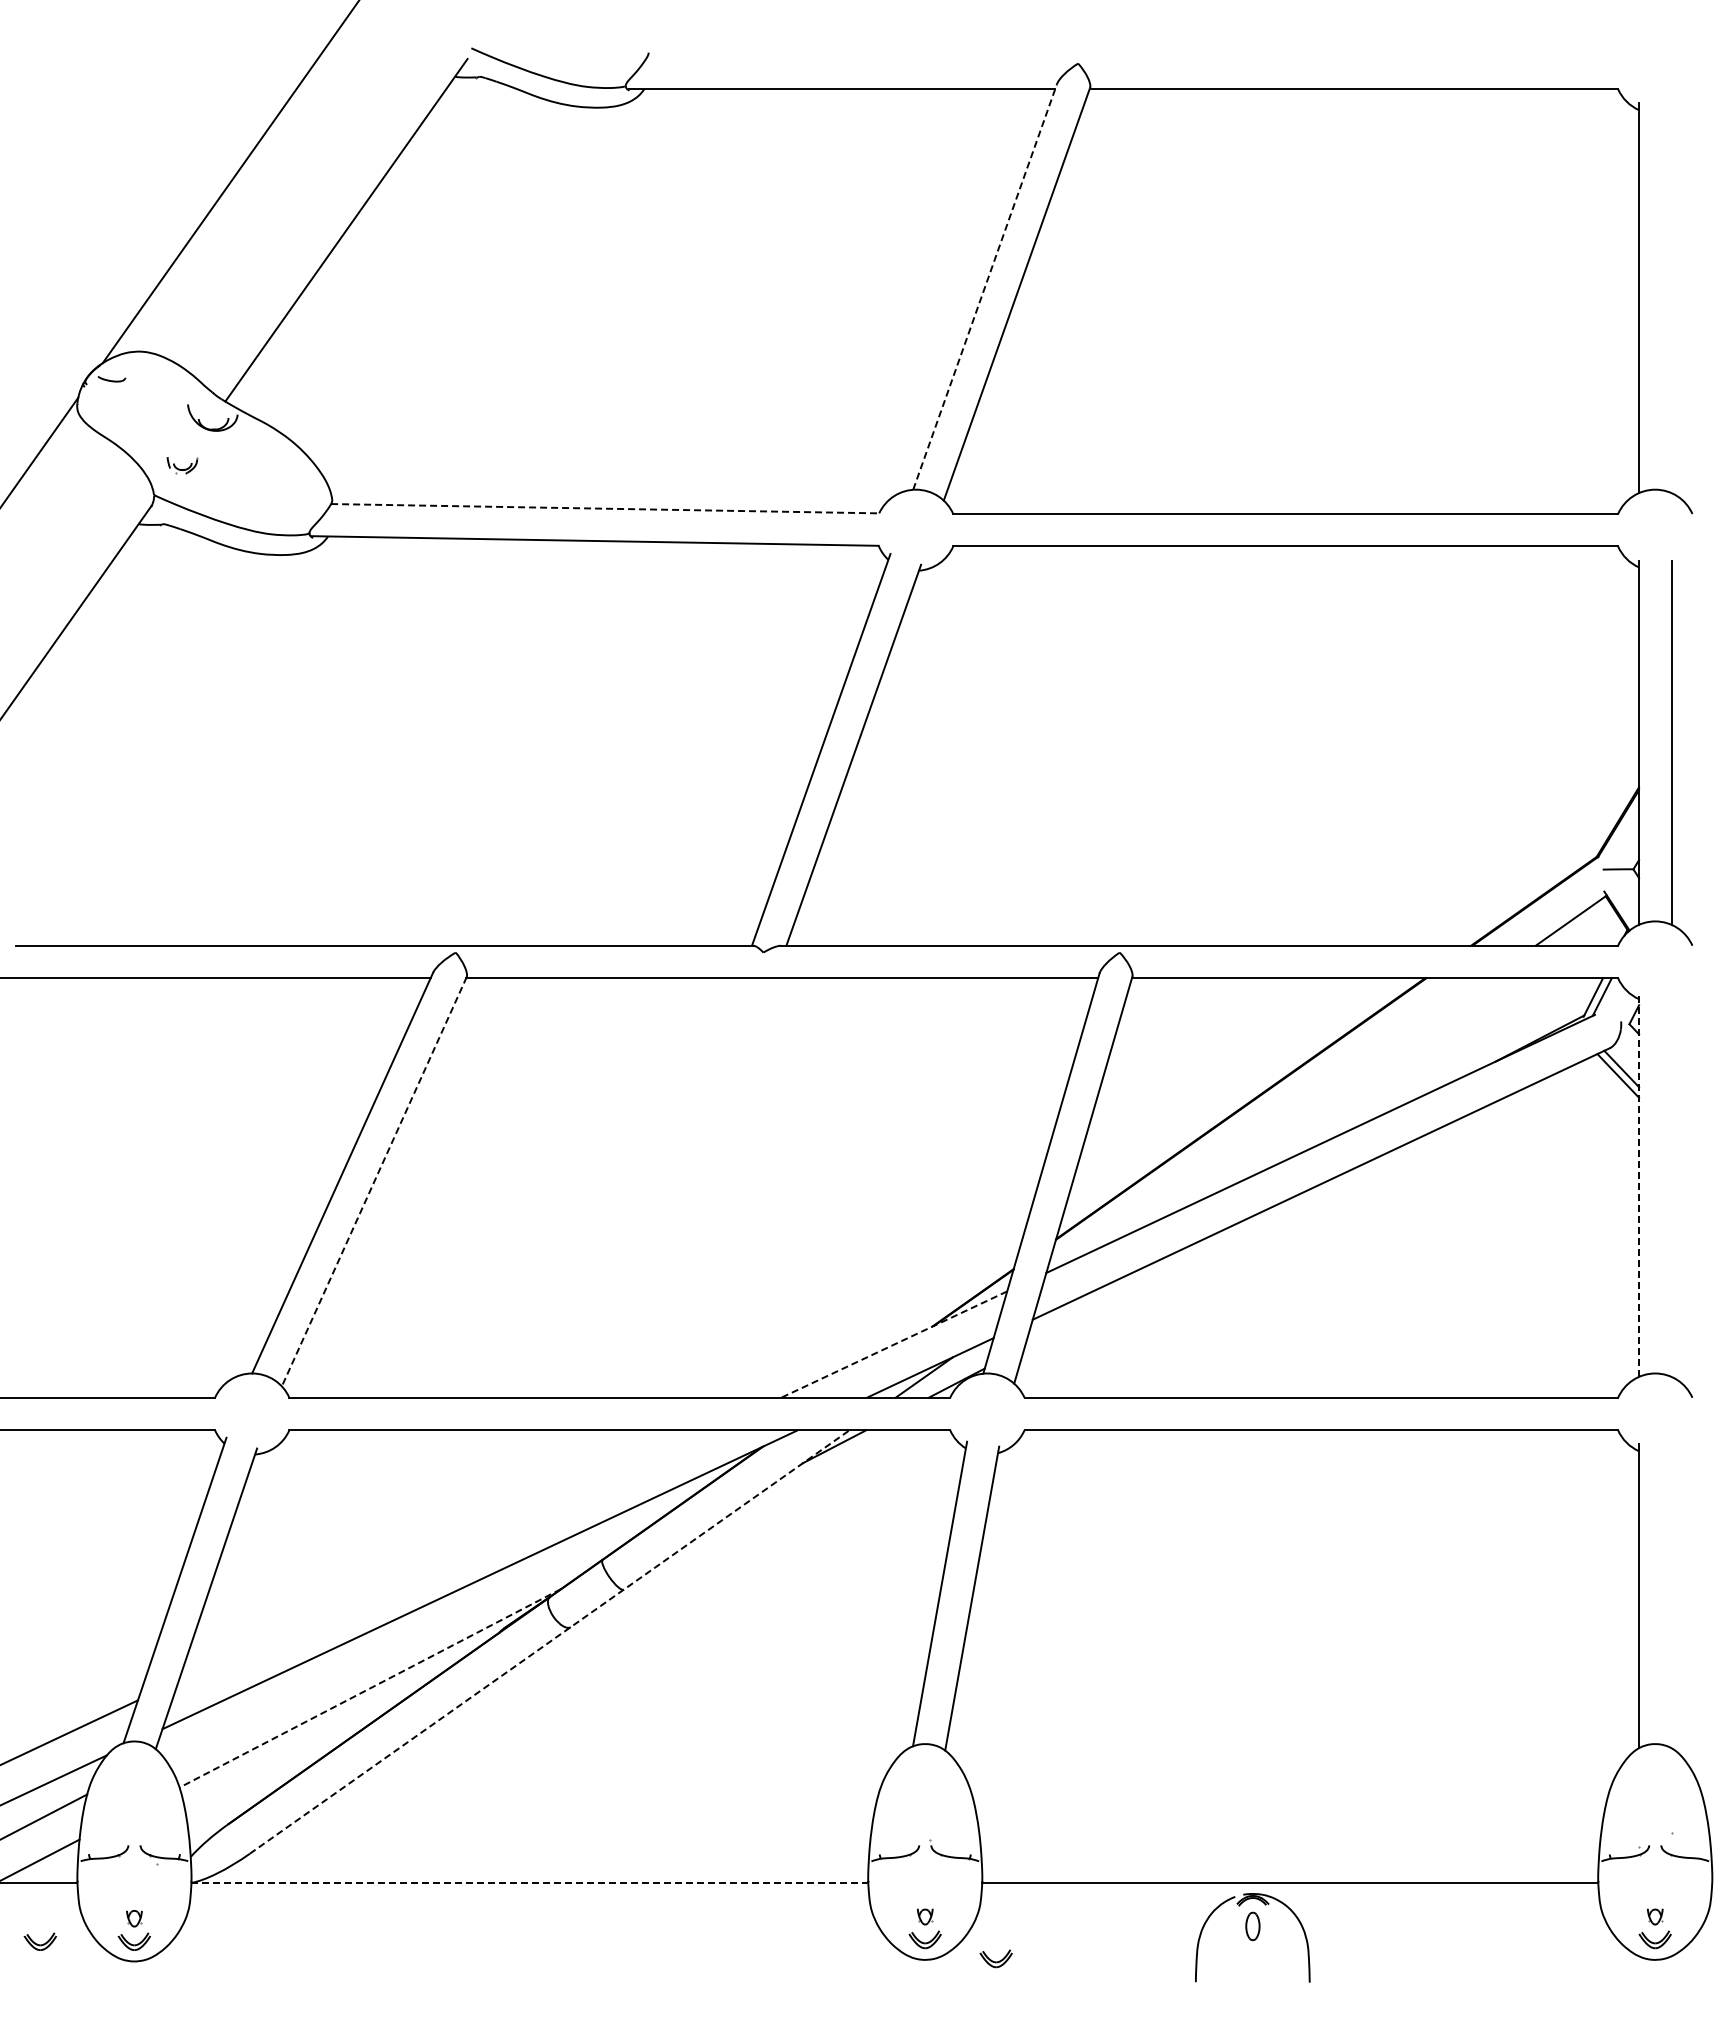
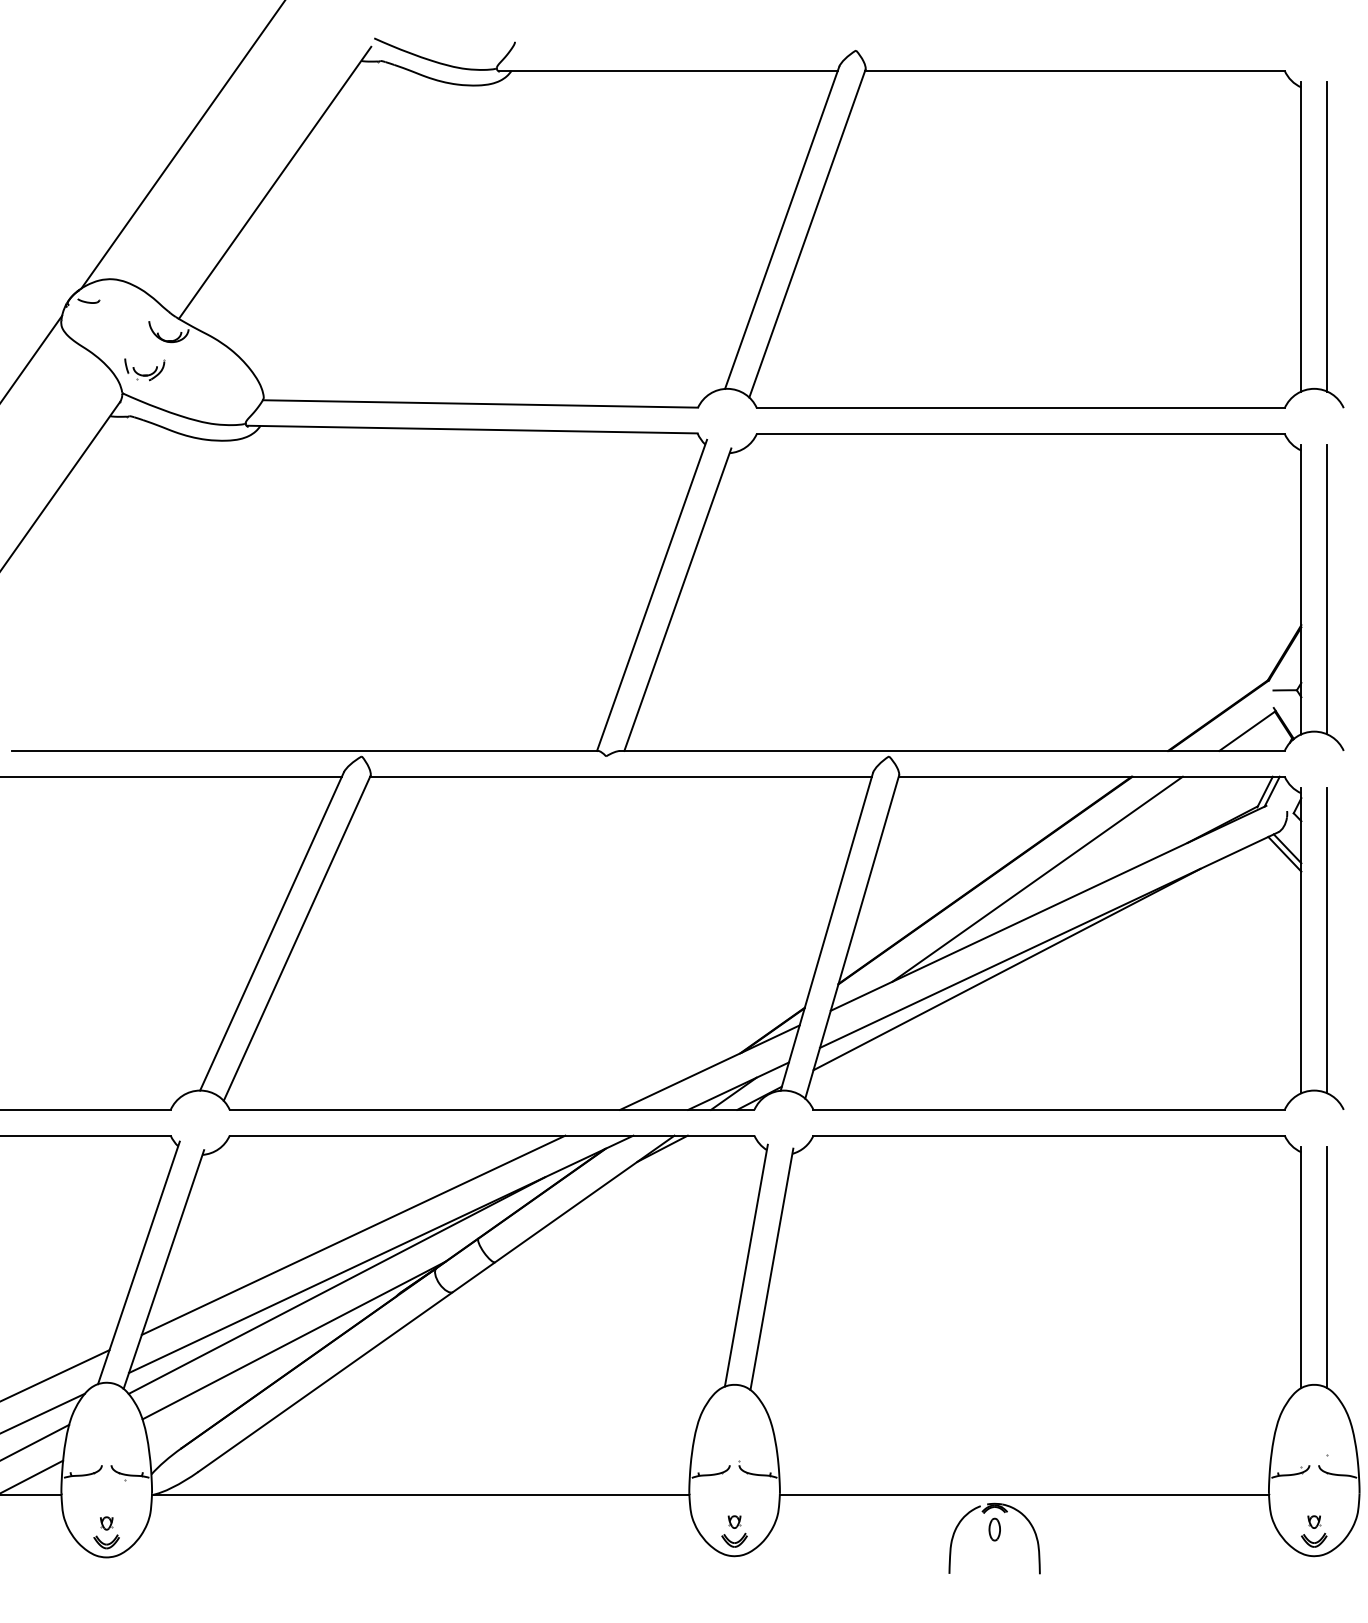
line: (985, 286) -> (782, 227), dashed -> solid
line: (1671, 298) -> (1327, 237), added
part: (182, 465) -> (144, 369), size x1.67
line: (605, 508) -> (480, 403), dashed -> solid
line: (1306, 1107) -> (1037, 879), added
line: (374, 1181) -> (297, 938), dashed -> solid
line: (1639, 1184) -> (1301, 940), dashed -> solid
line: (1671, 1184) -> (1327, 940), added
line: (1267, 1220) -> (1006, 969), added
line: (894, 1344) -> (710, 1067), dashed -> solid
line: (445, 1555) -> (353, 1235), added
line: (1671, 1596) -> (1327, 1267), added
line: (424, 1618) -> (337, 1285), added
line: (550, 1641) -> (437, 1303), dashed -> solid
line: (370, 1688) -> (294, 1340), dashed -> solid
line: (530, 1882) -> (421, 1494), dashed -> solid
part: (39, 1941) -> (31, 1541), removed
part: (995, 1958) -> (790, 1555), removed

